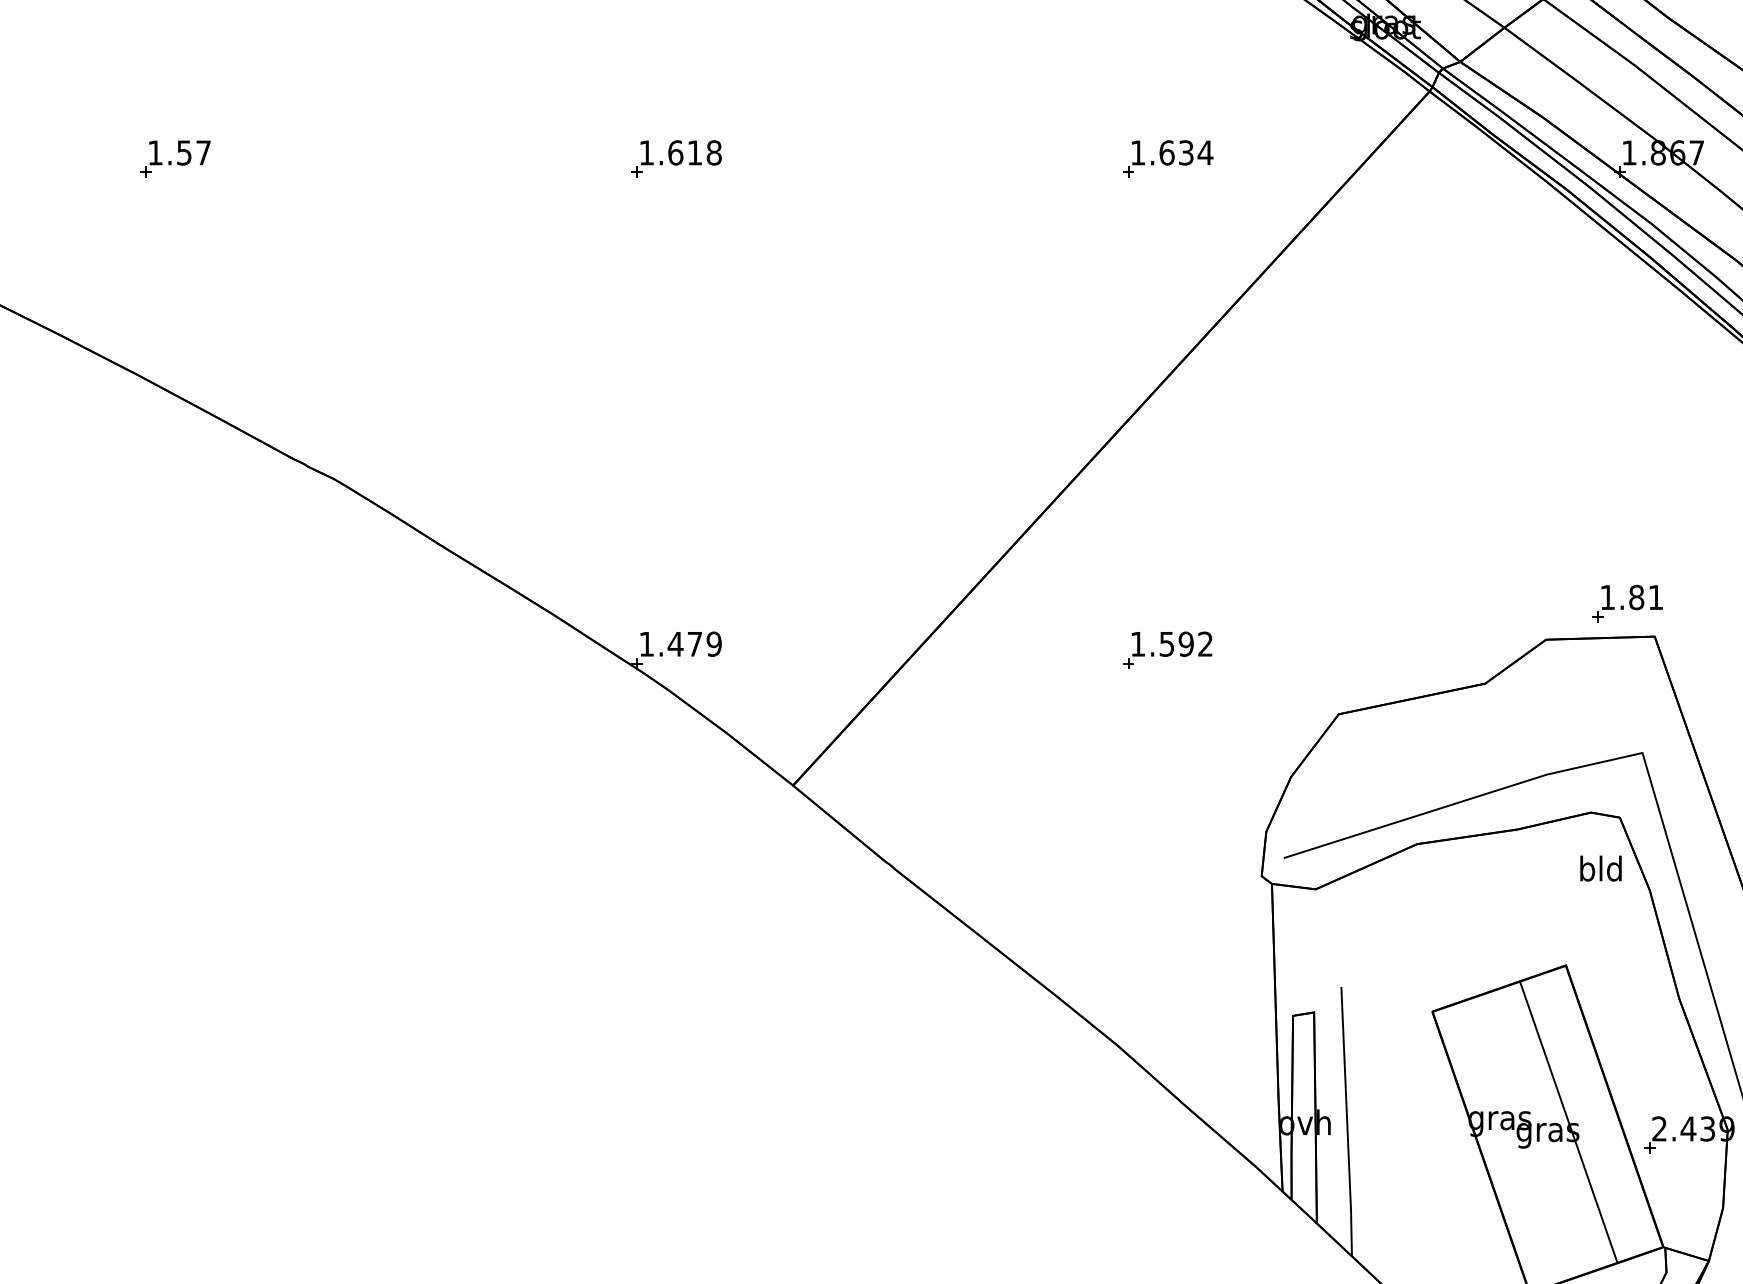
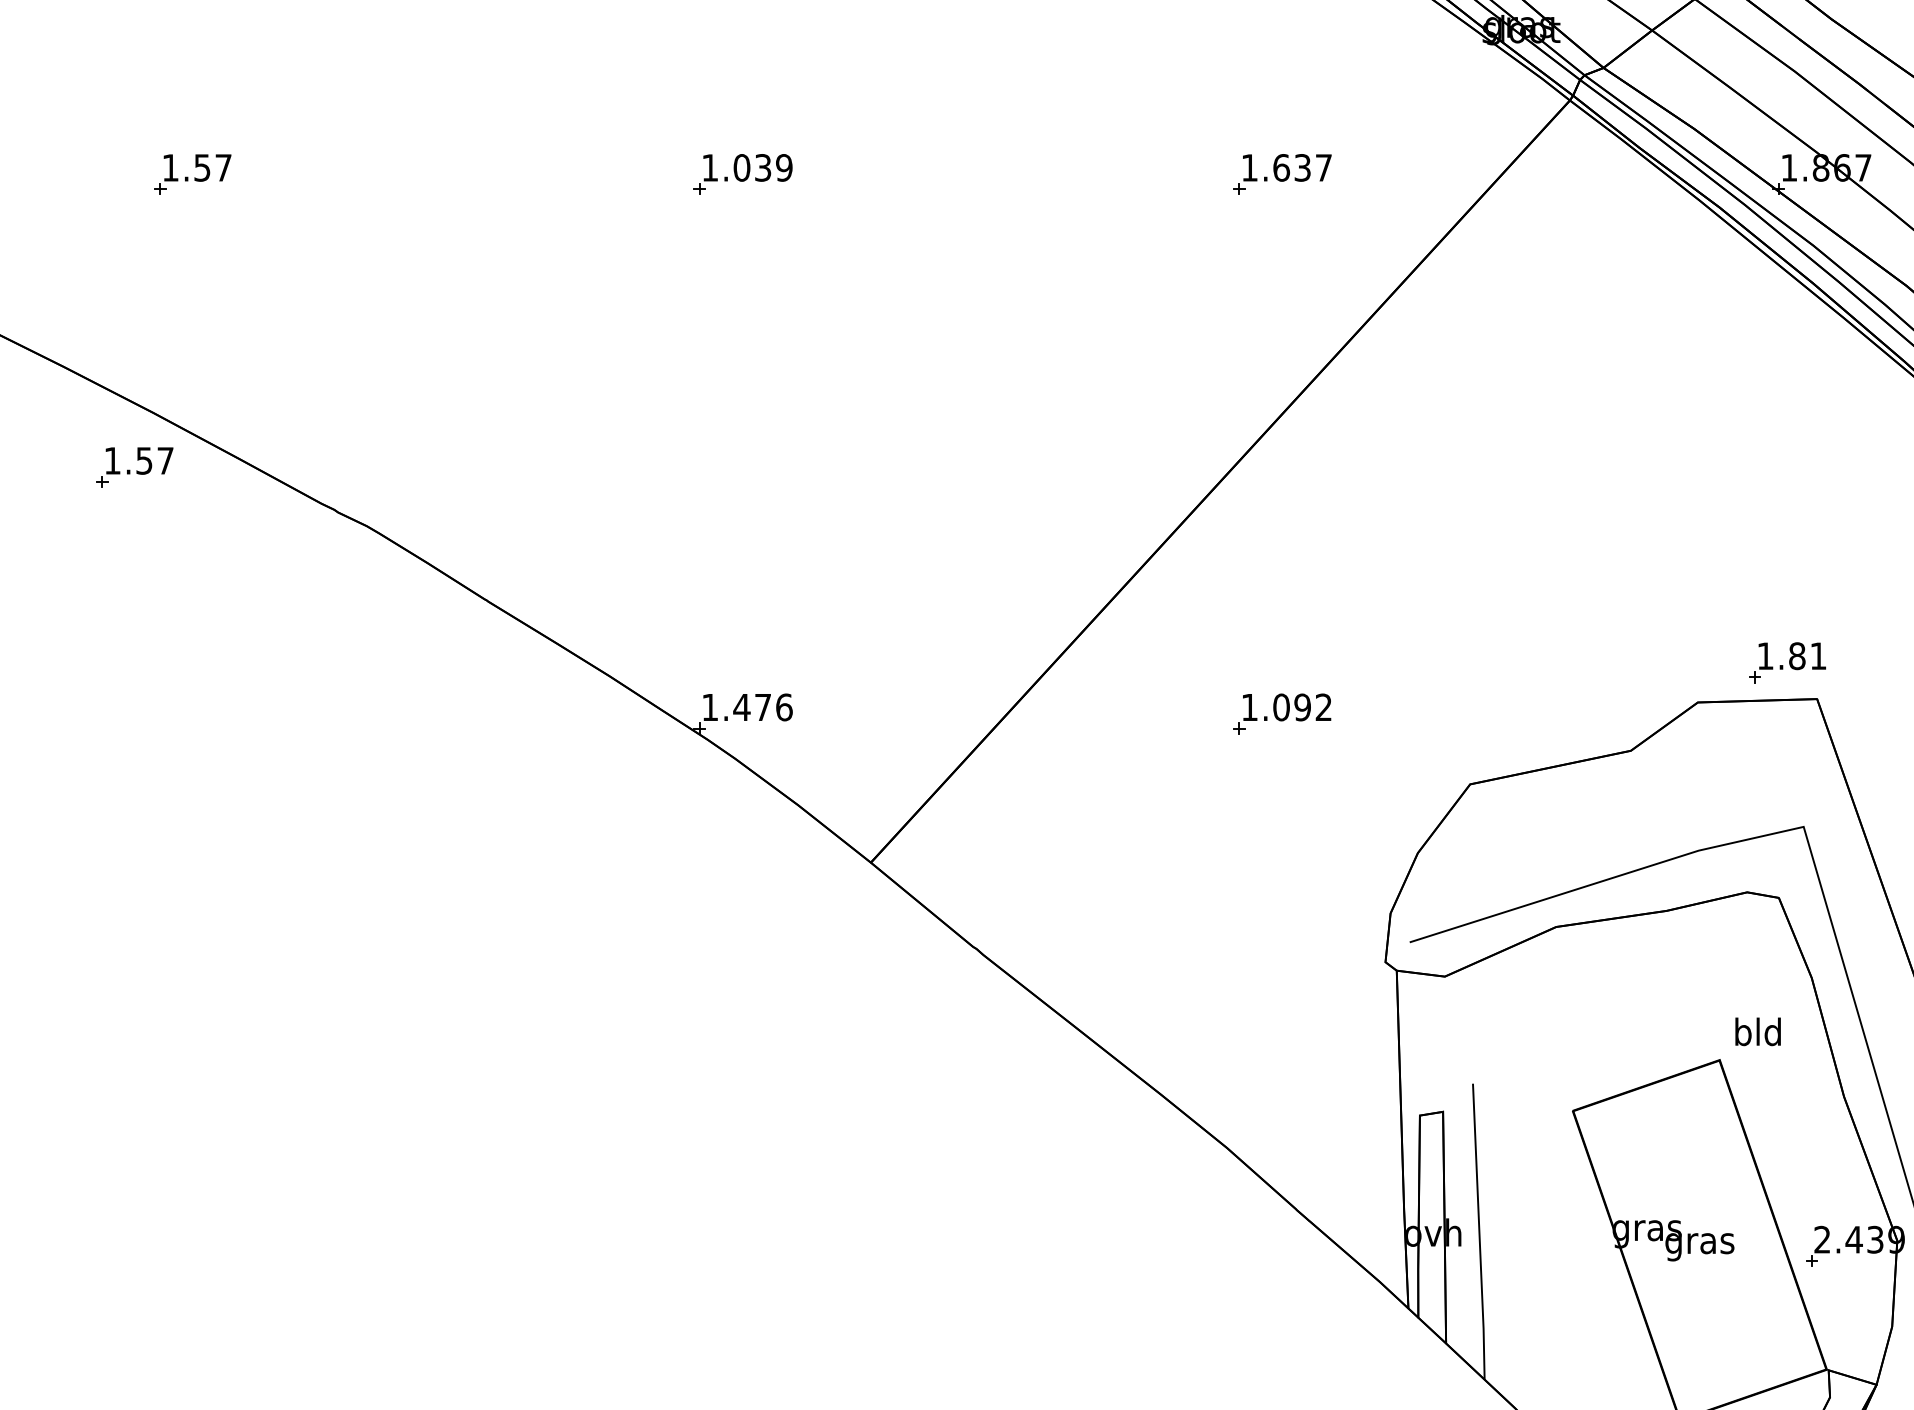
text: (694, 152) -> (762, 167), 1.618 -> 1.039
text: (1205, 152) -> (1323, 167), 1.634 -> 1.637
part: (122, 425) -> (134, 467), added
text: (714, 644) -> (784, 707), 1.479 -> 1.476
text: (1166, 644) -> (1281, 707), 1.592 -> 1.092
text: (1600, 868) -> (1757, 1031), moved
line: (1568, 1121) -> (1722, 1231), removed

